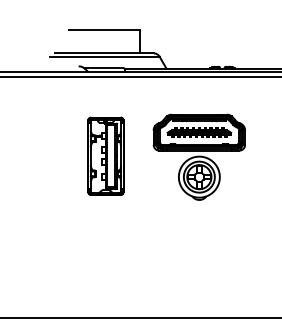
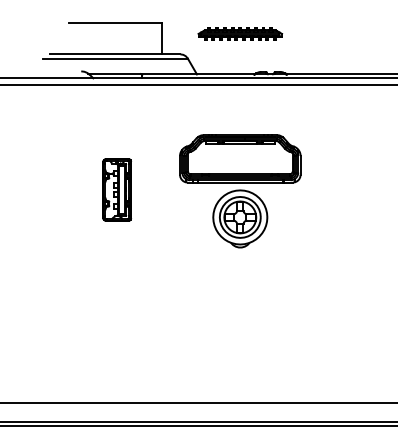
part: (199, 132) -> (240, 33), moved
part: (106, 155) -> (117, 189), size x0.6

